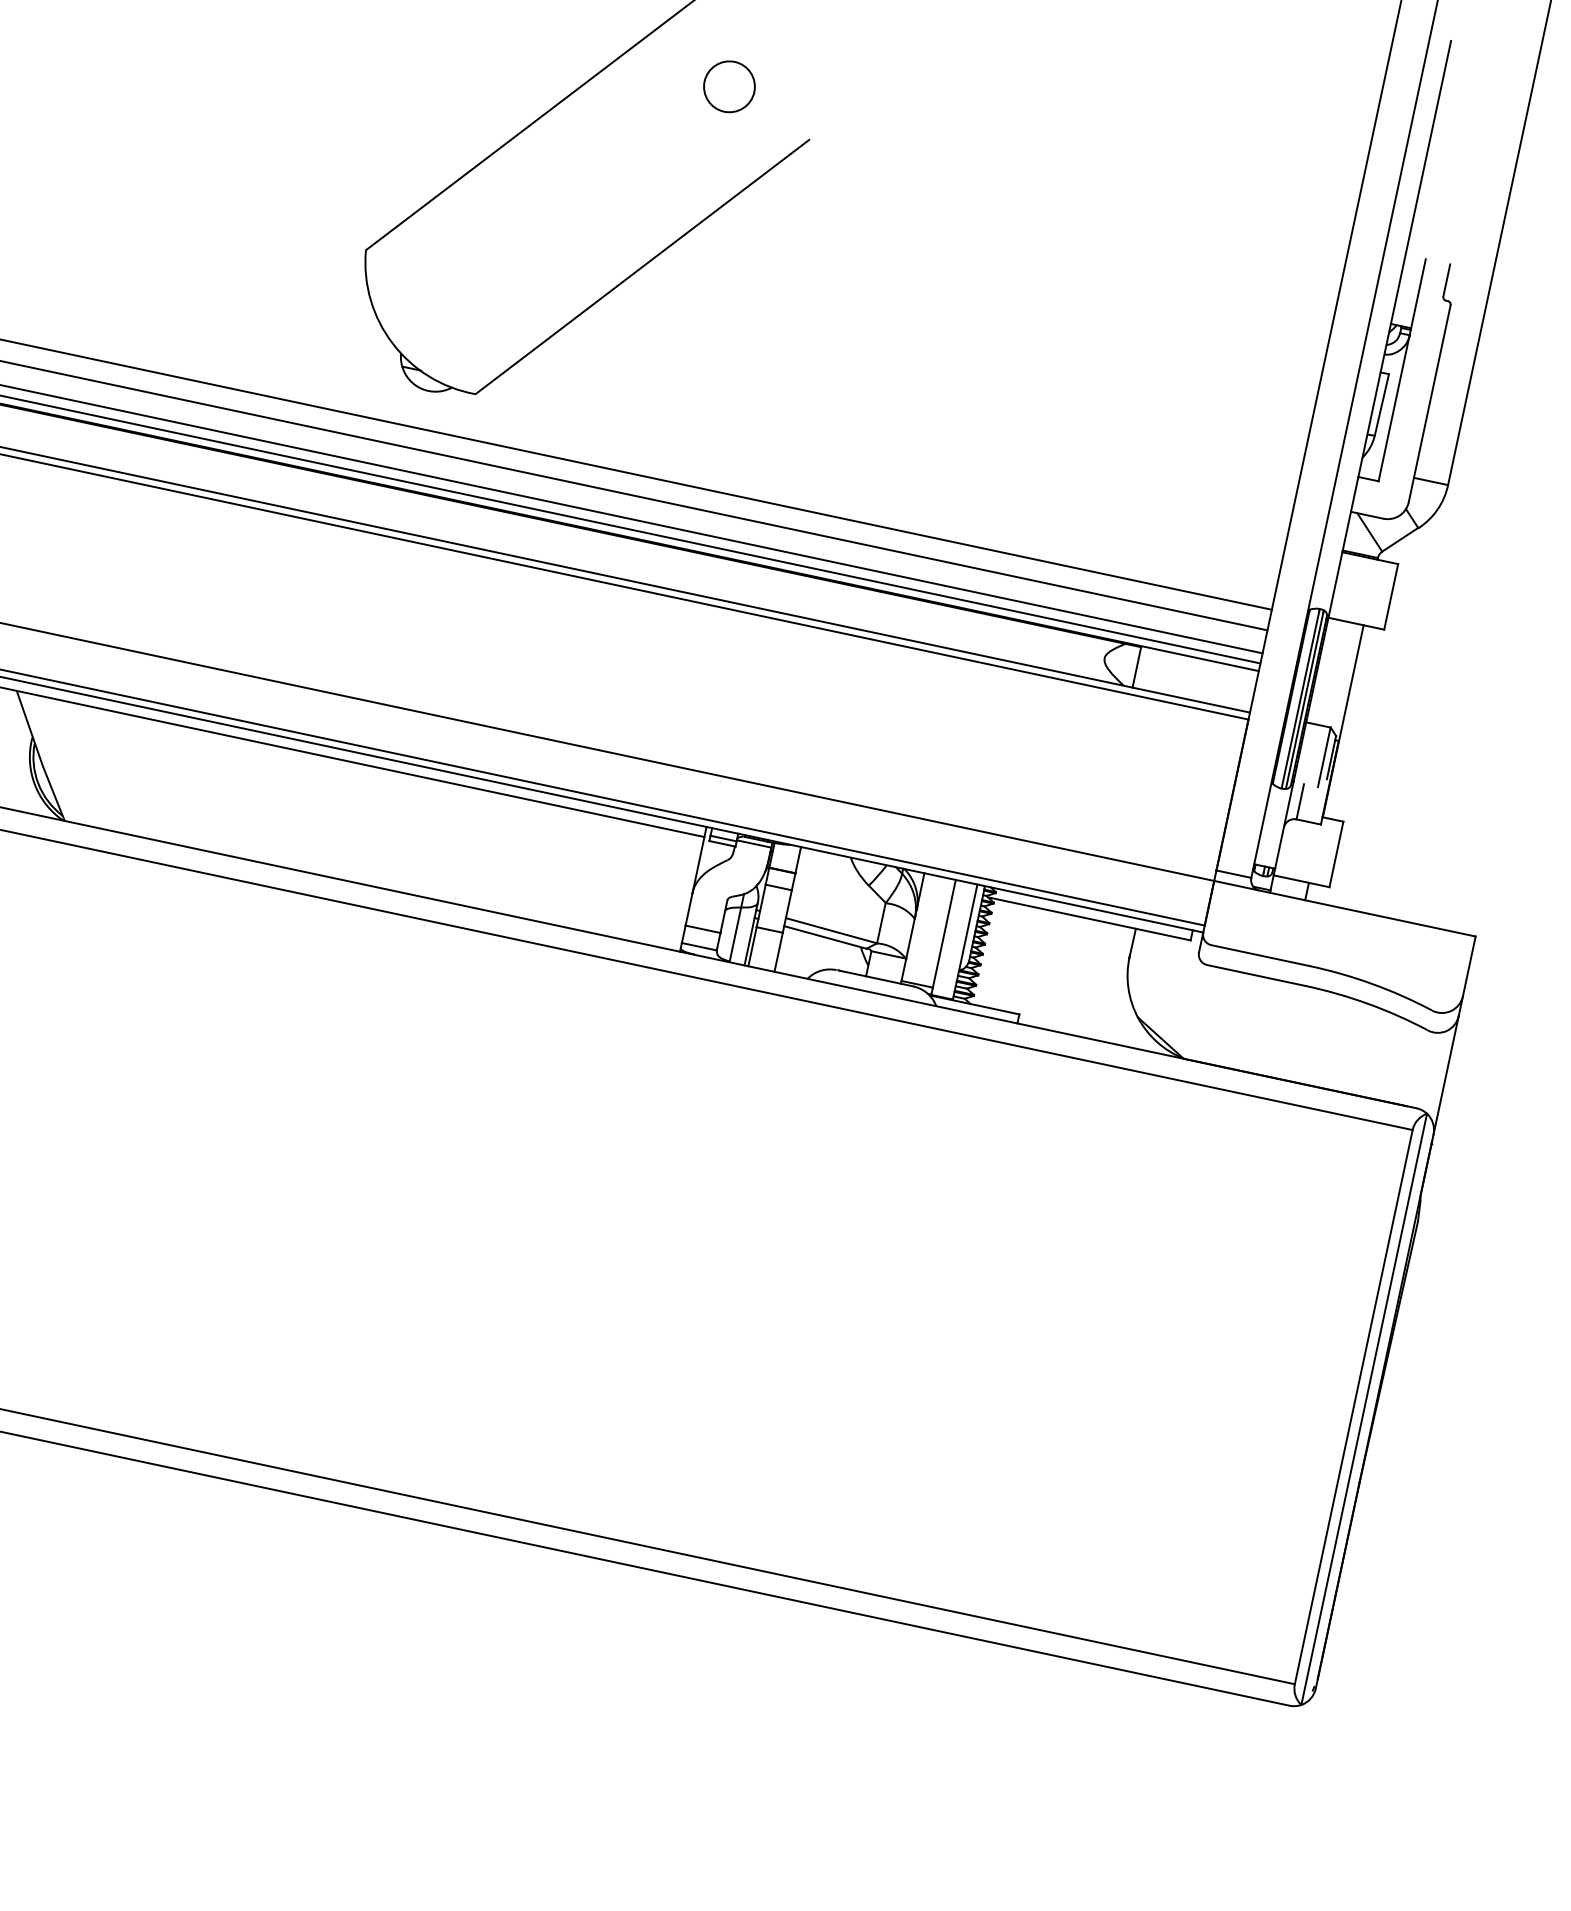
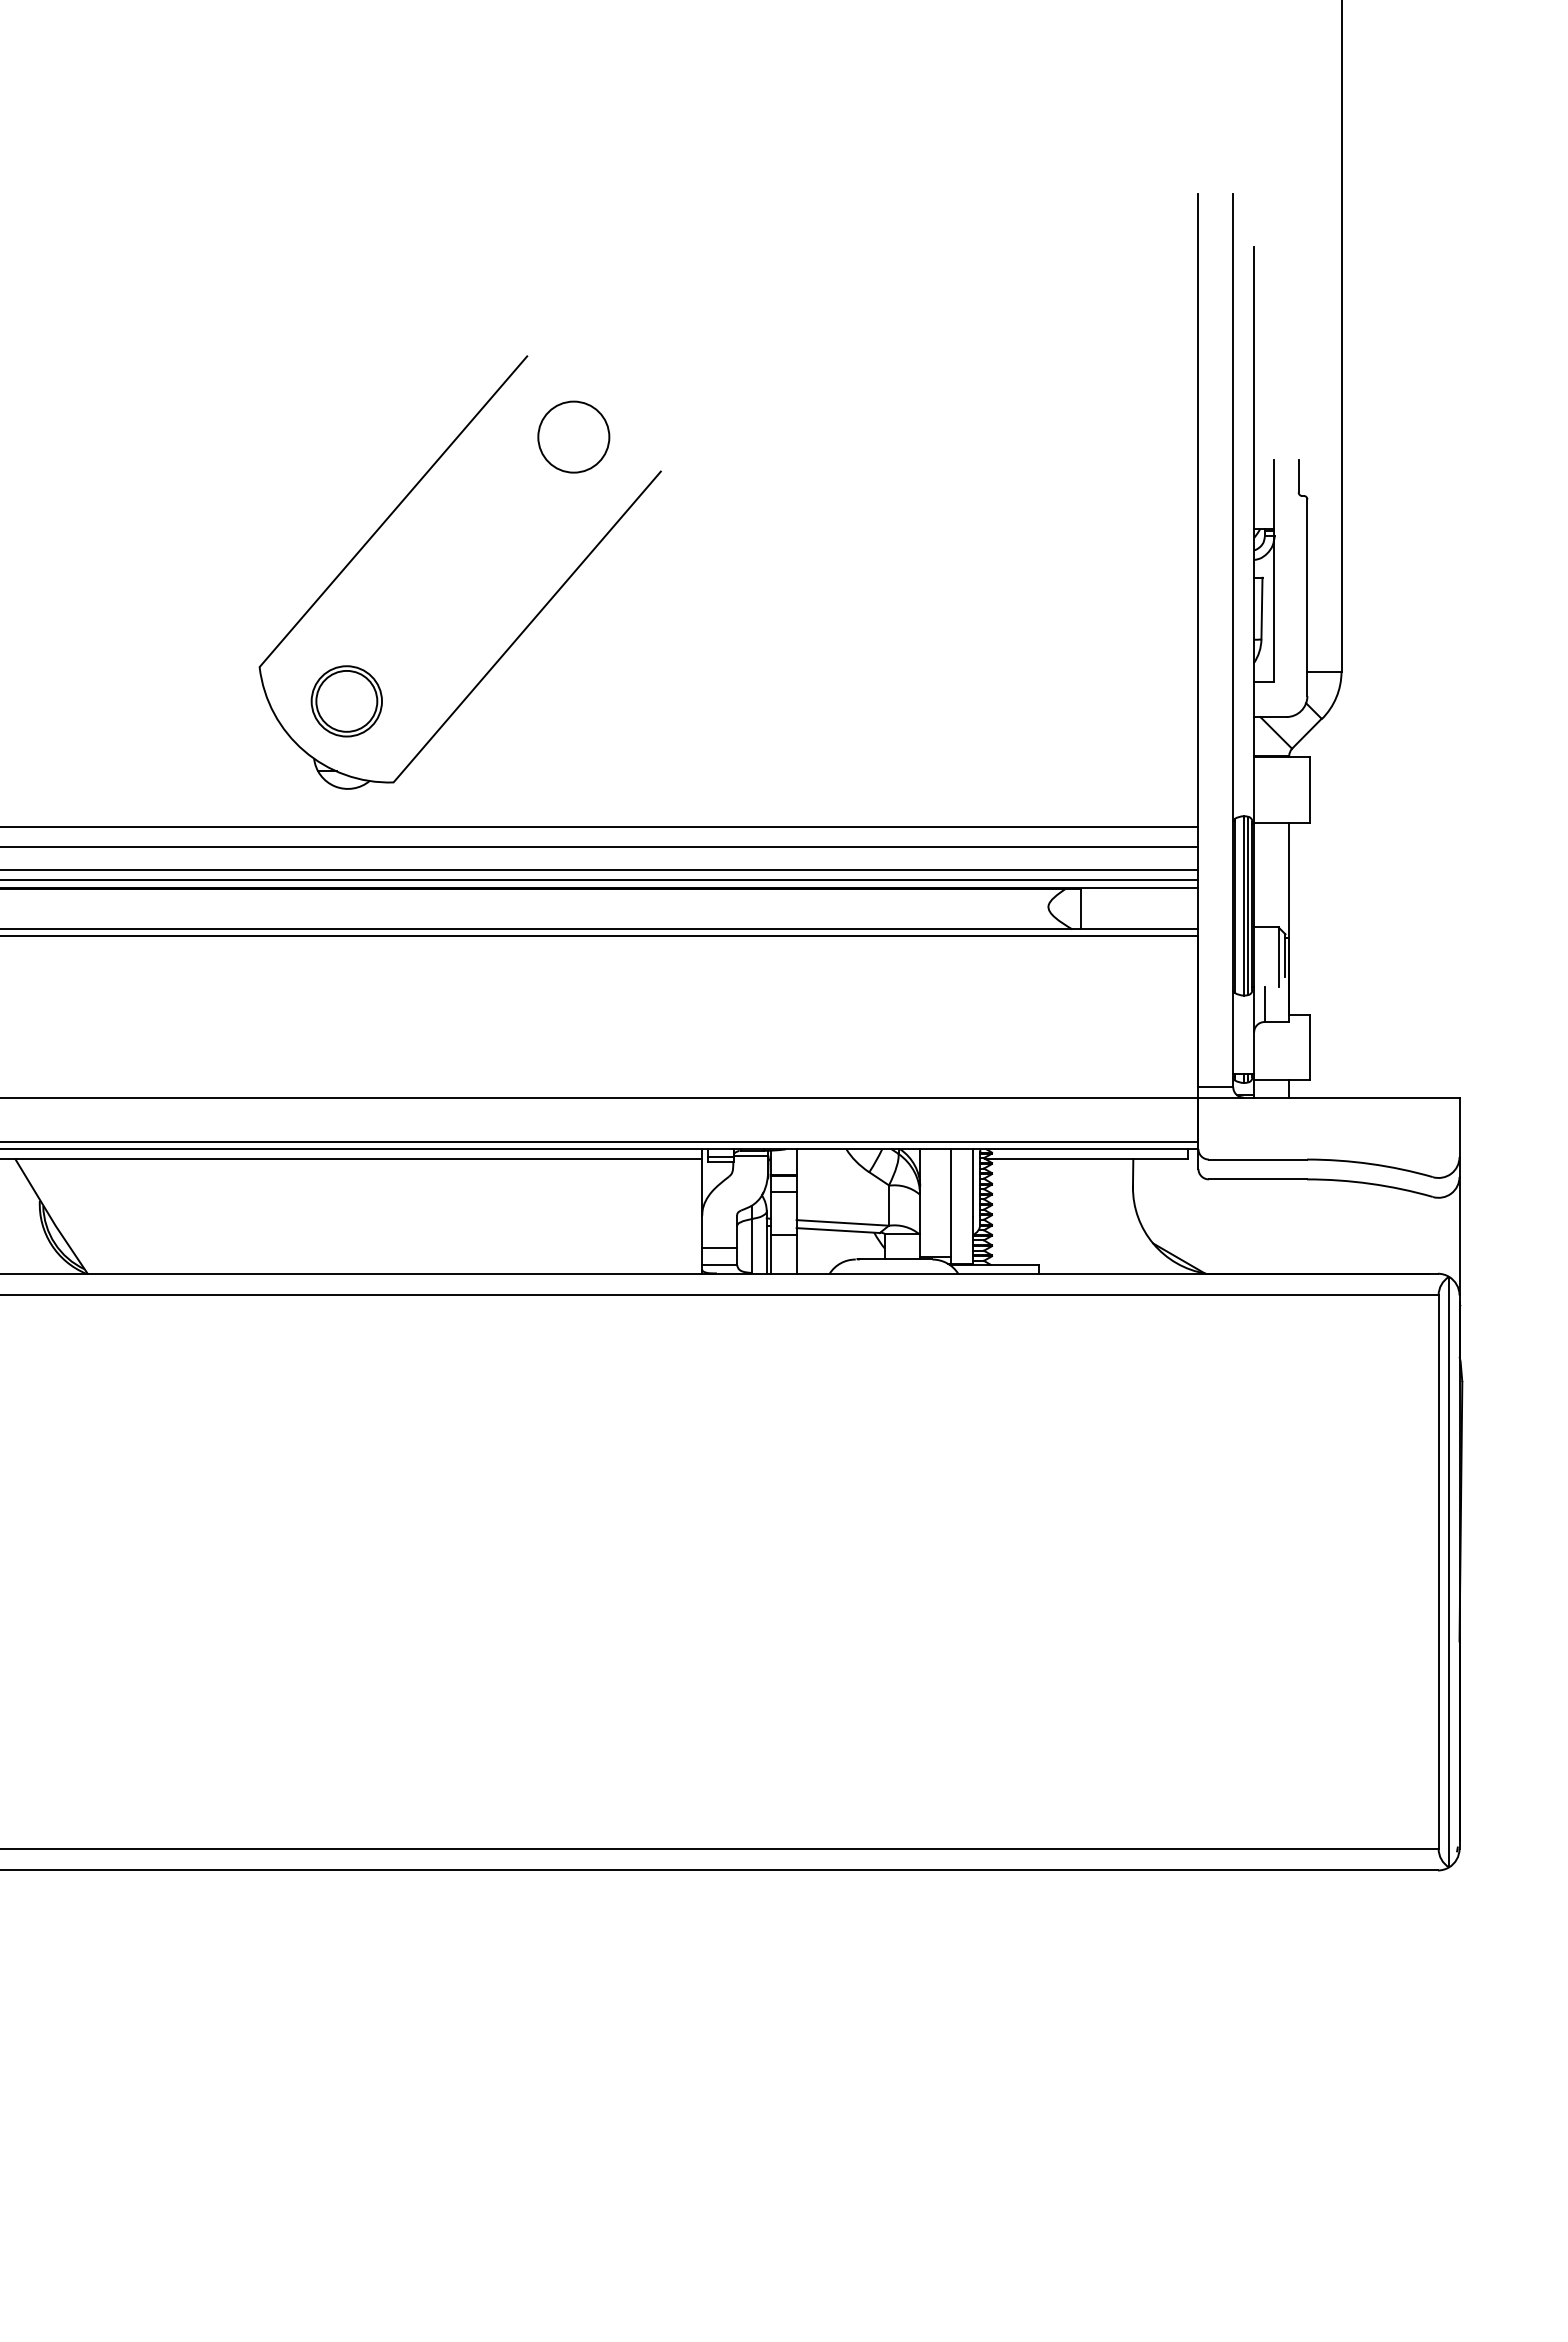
circle: (729, 86) -> (573, 436), size x1.43
part: (445, 303) -> (346, 701), added

